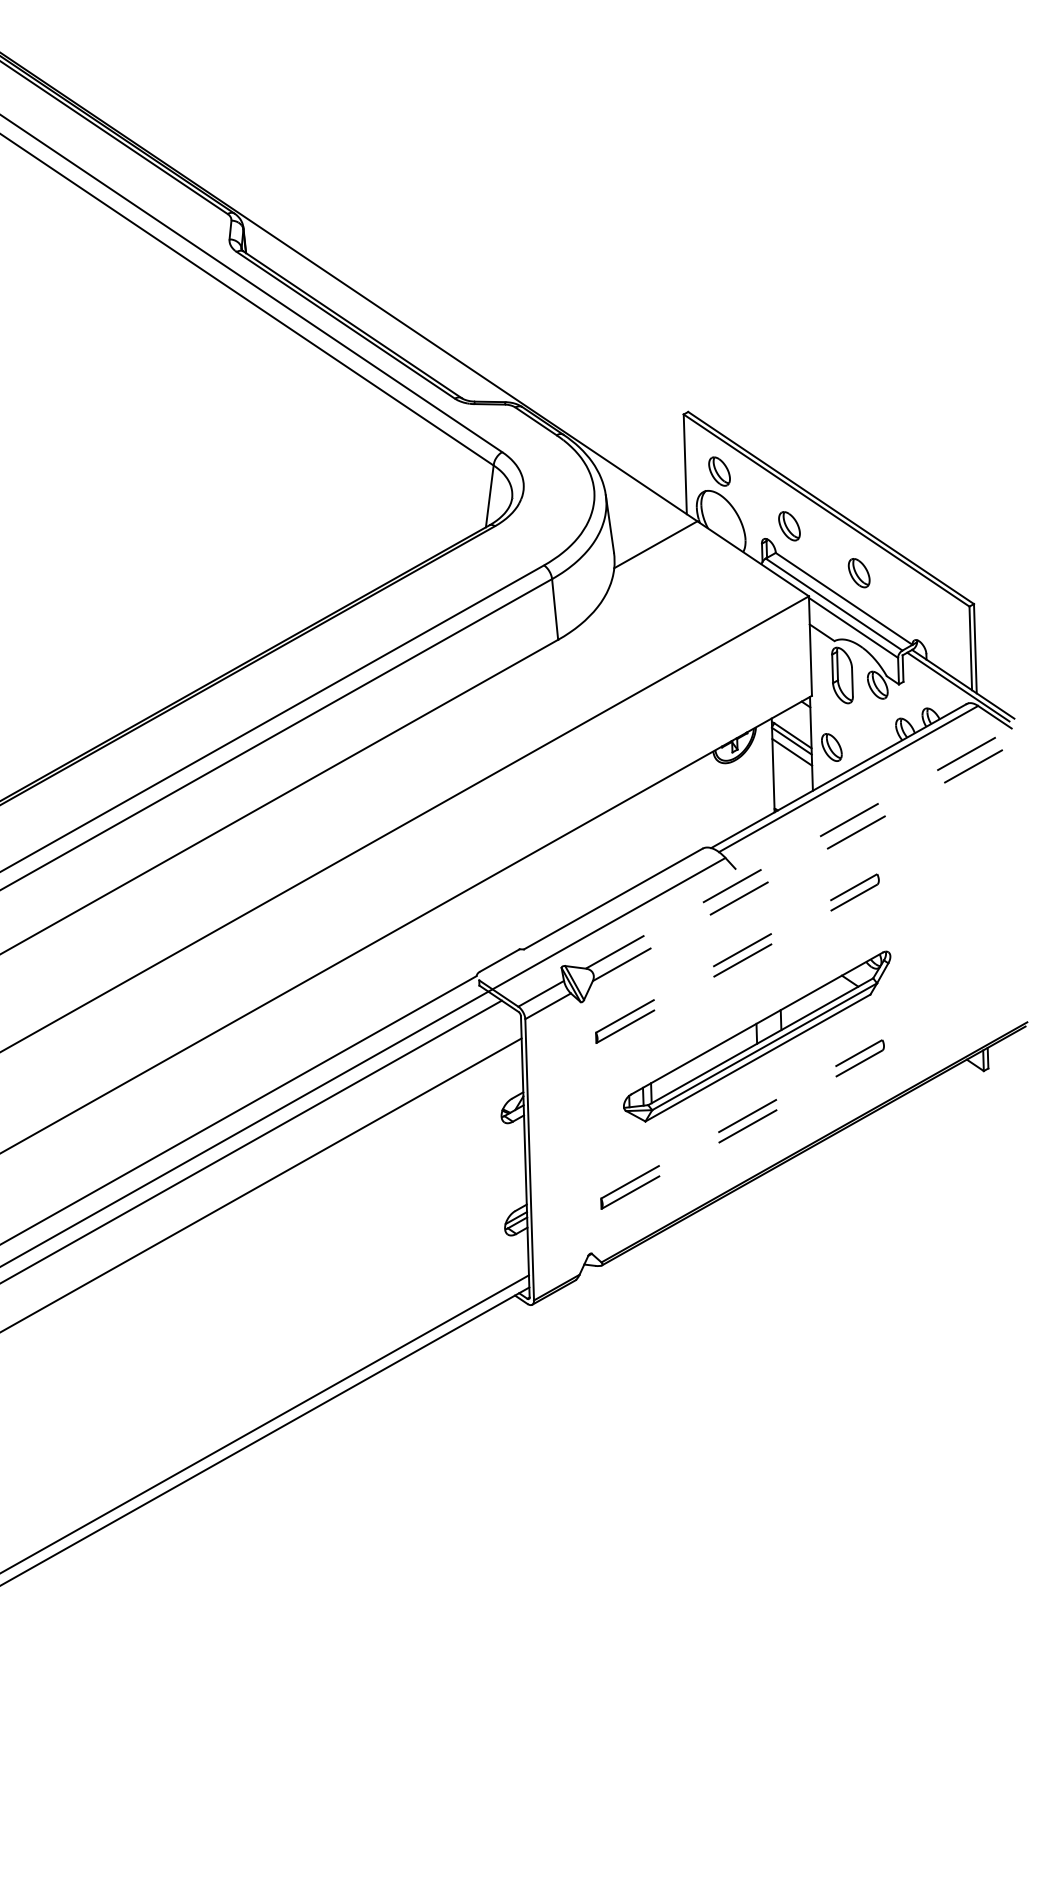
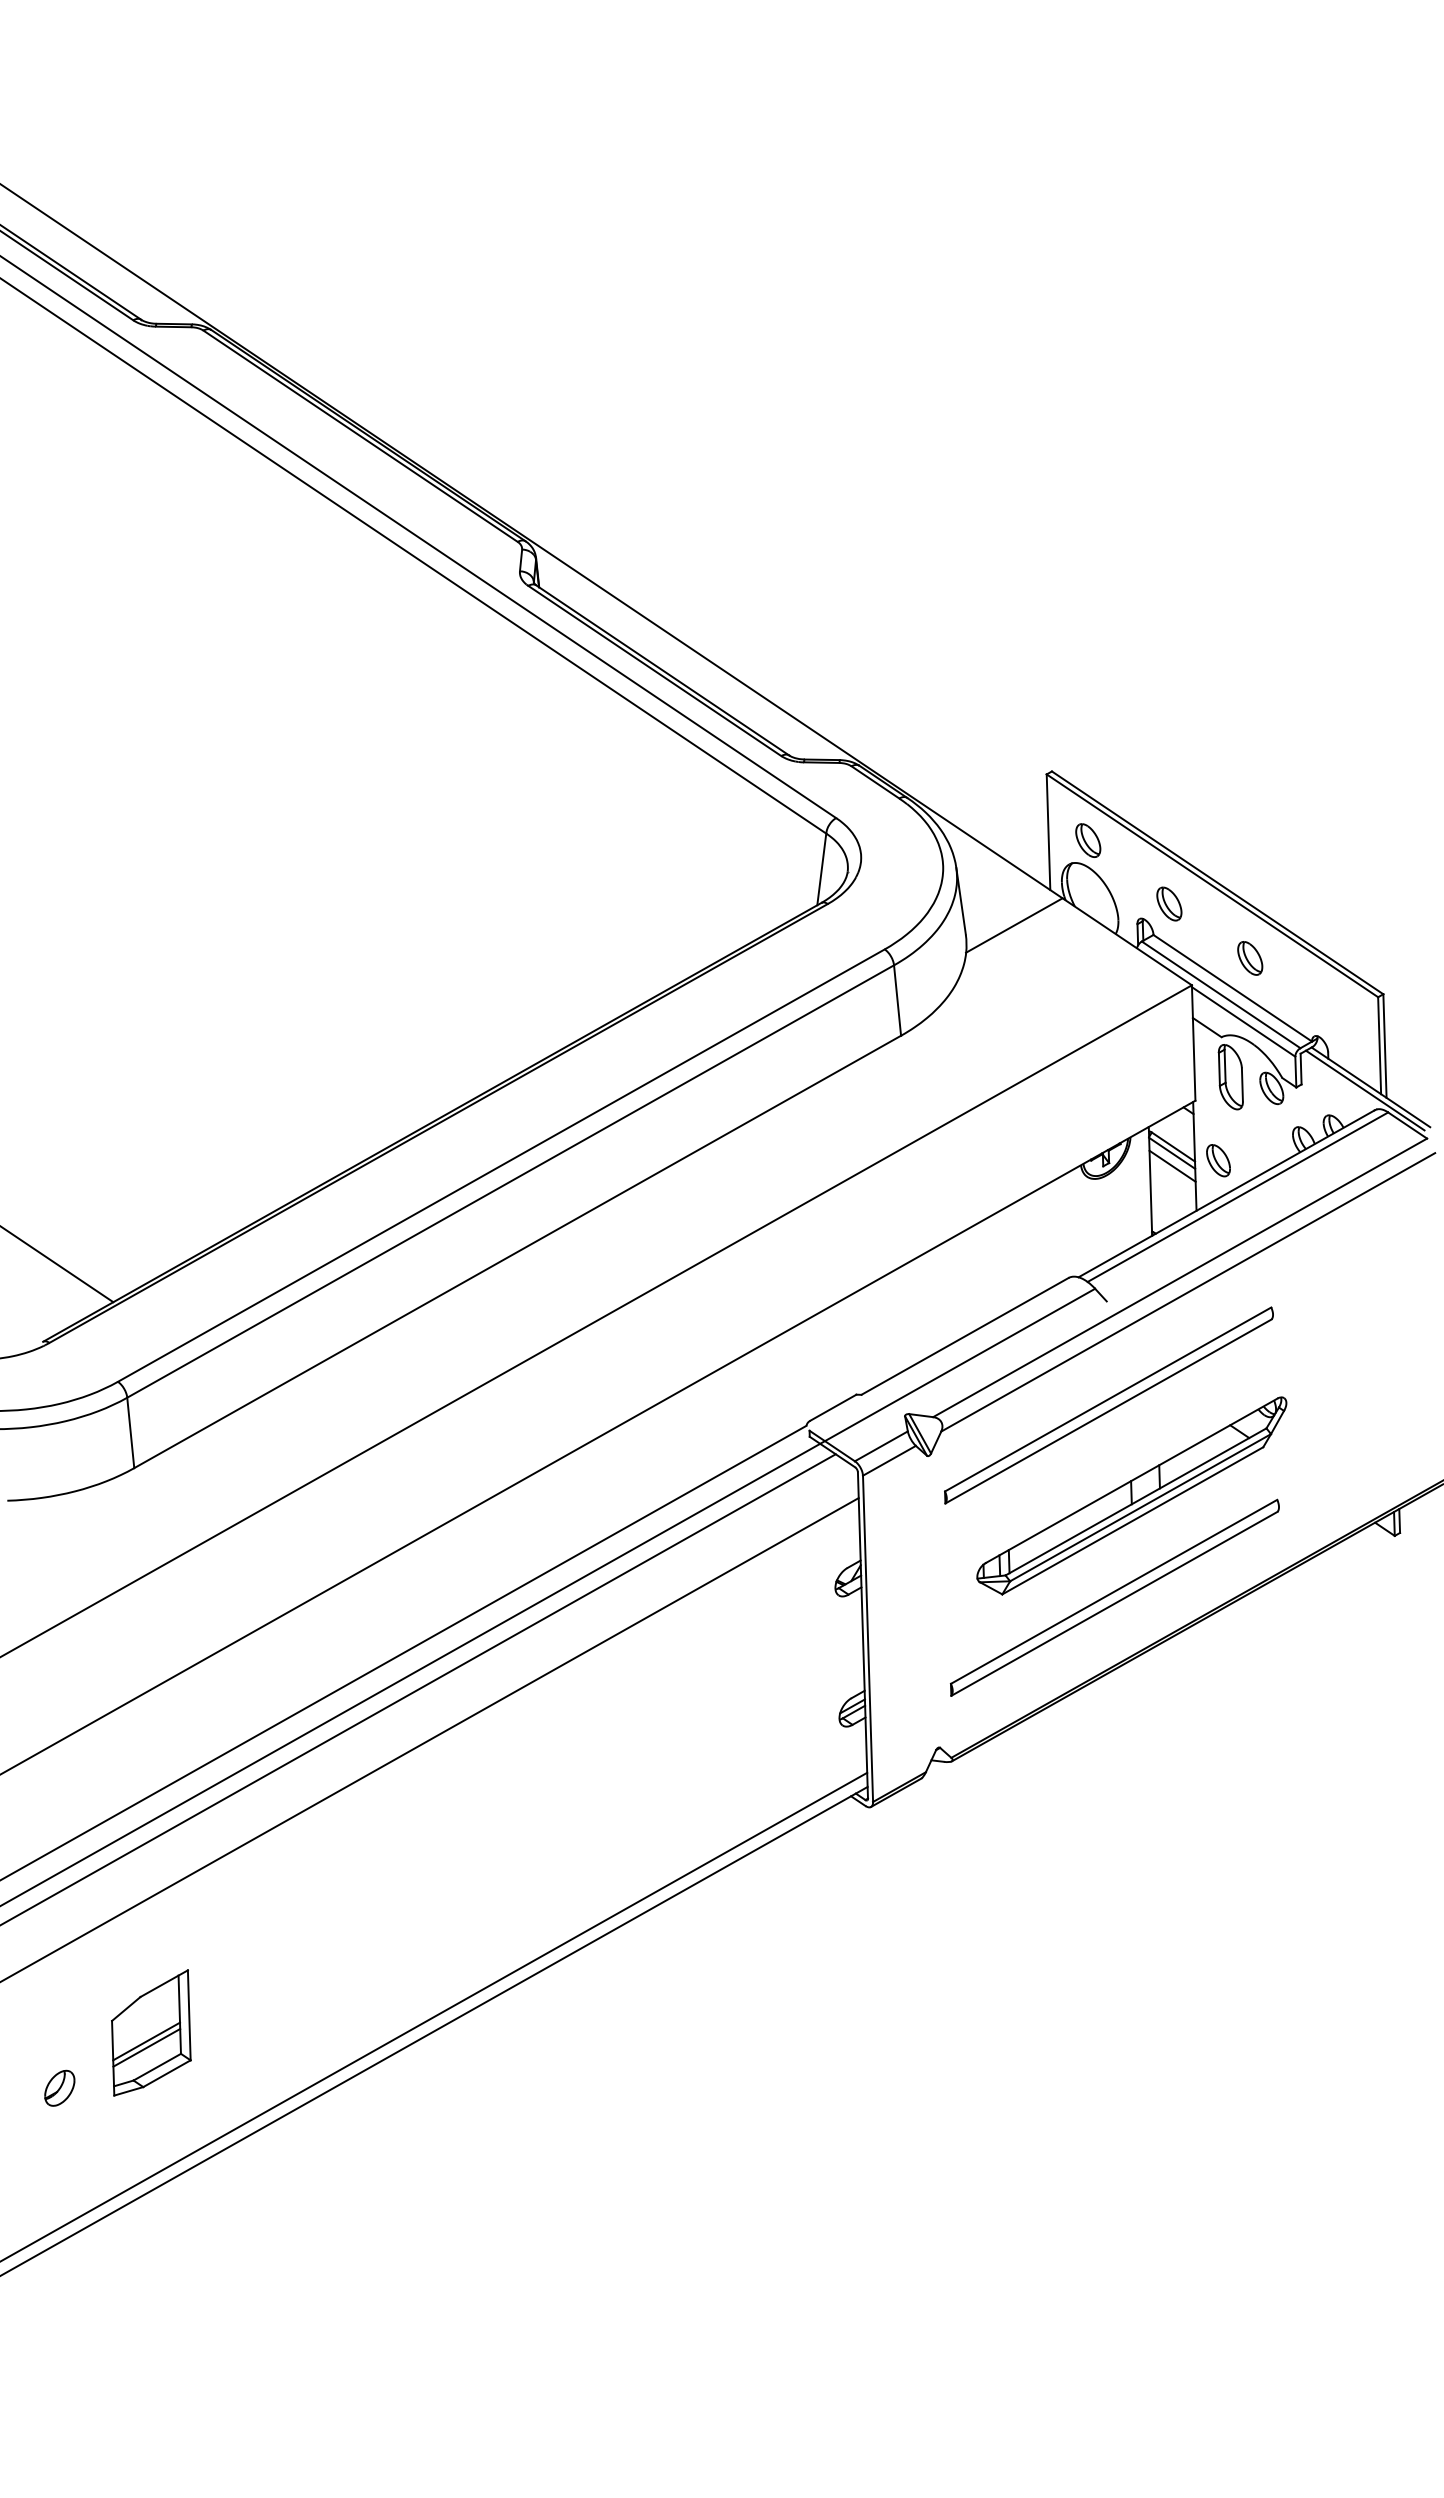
line: (799, 848) -> (1180, 1277), dashed -> solid
line: (805, 861) -> (1188, 1292), dashed -> solid
line: (737, 953) -> (1108, 1399), dashed -> solid
line: (737, 963) -> (1109, 1411), dashed -> solid
line: (742, 1118) -> (1114, 1591), dashed -> solid
line: (742, 1129) -> (1114, 1603), dashed -> solid

